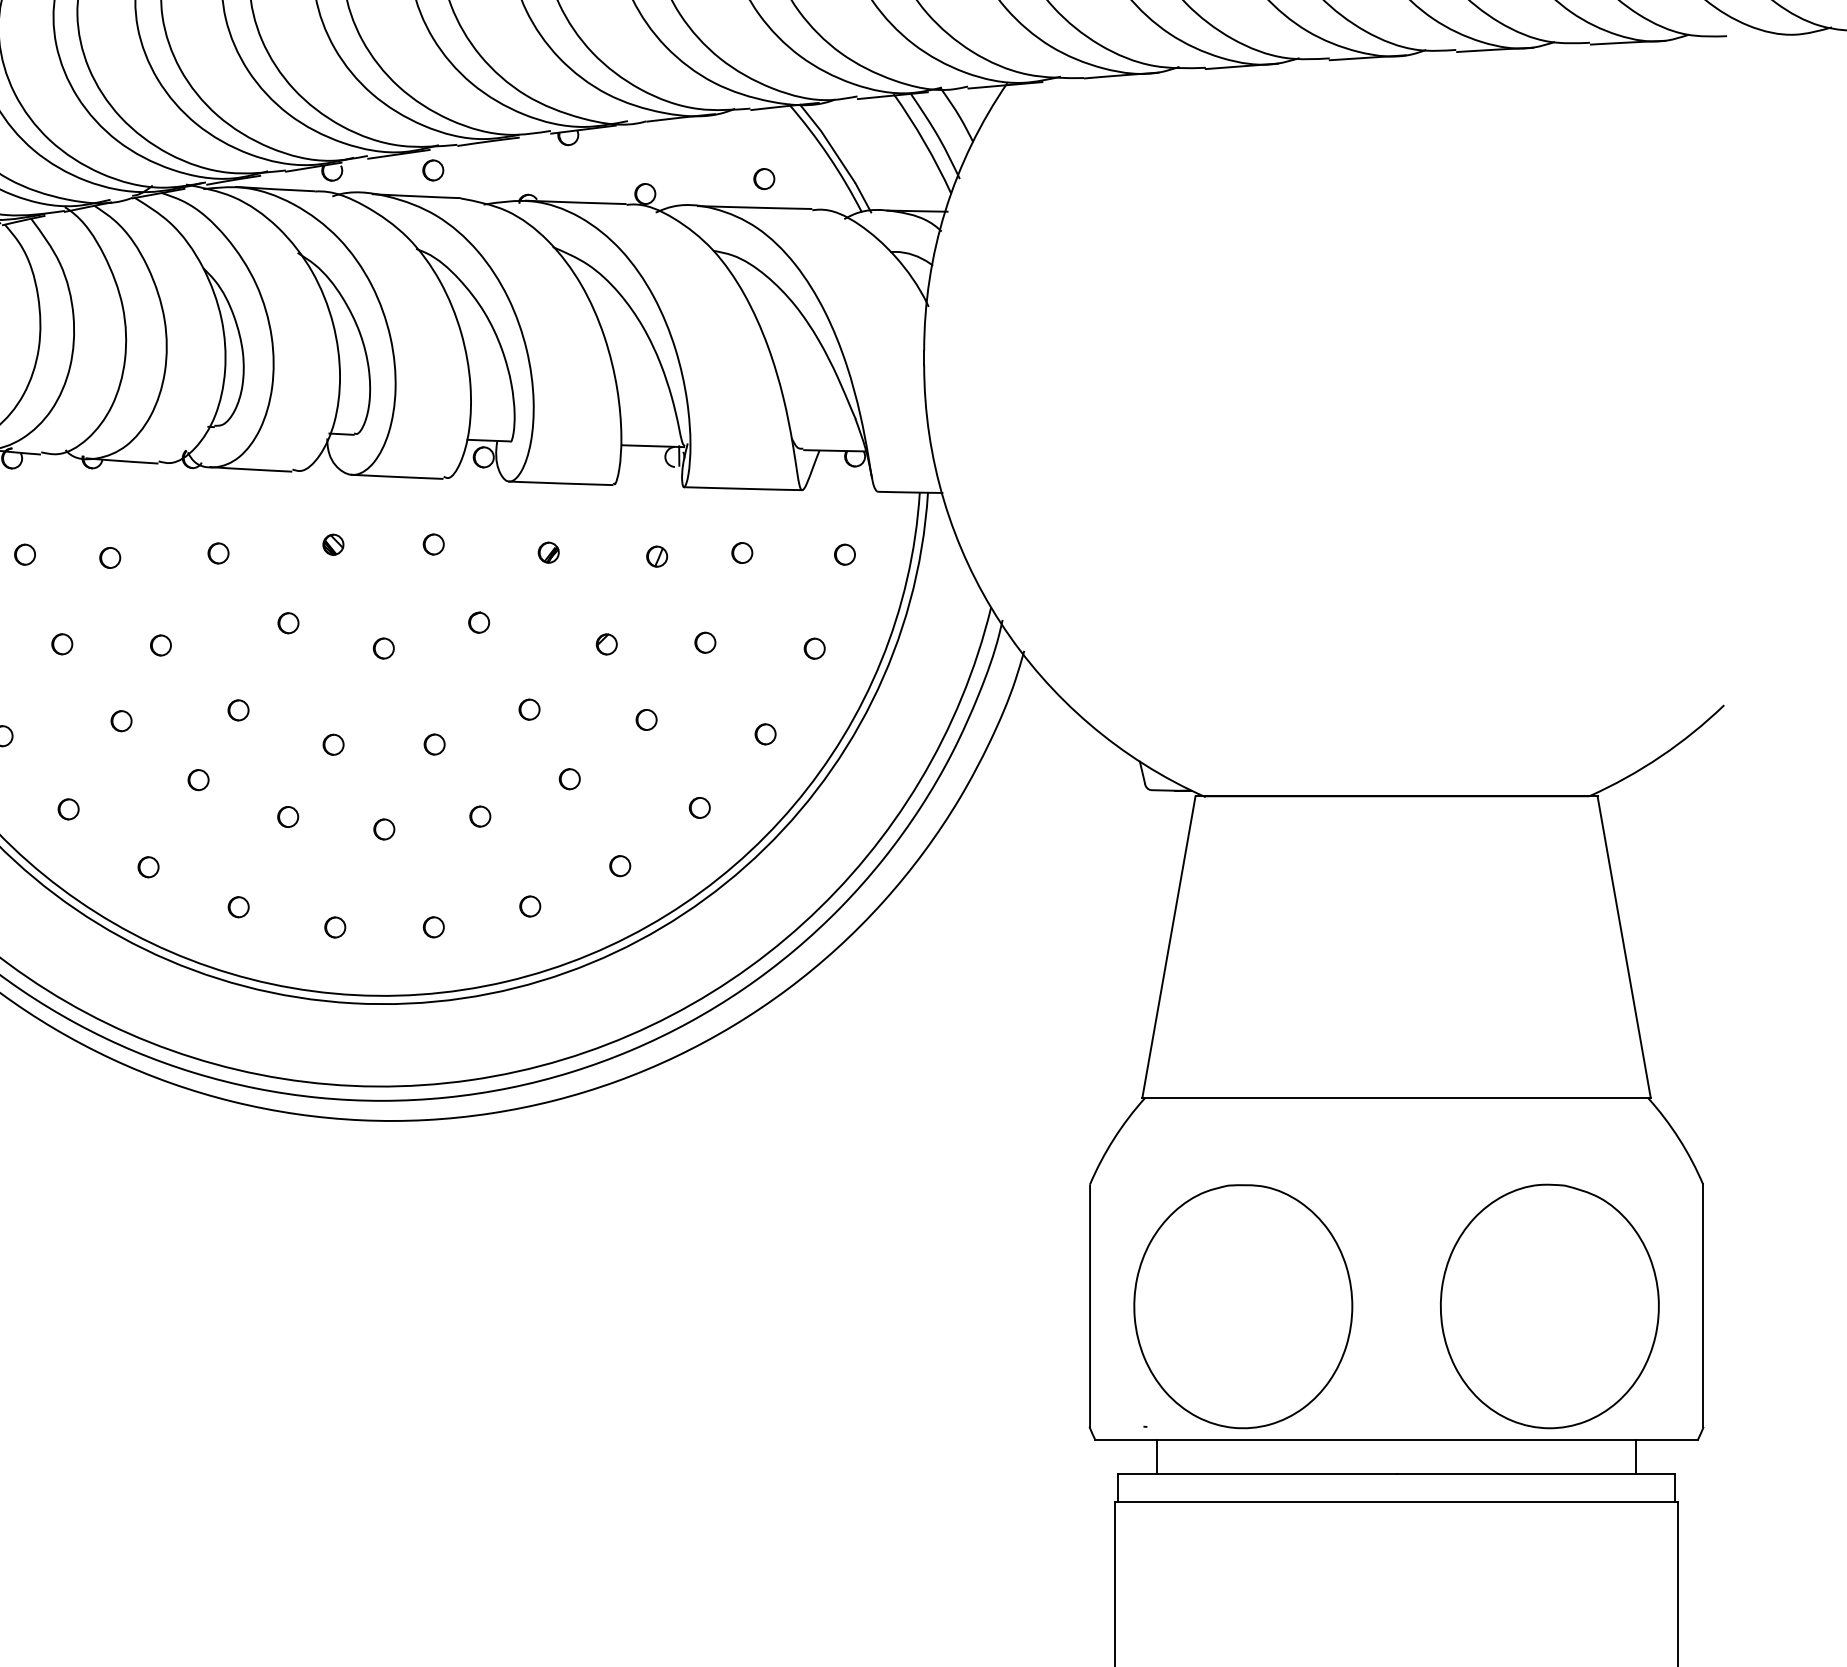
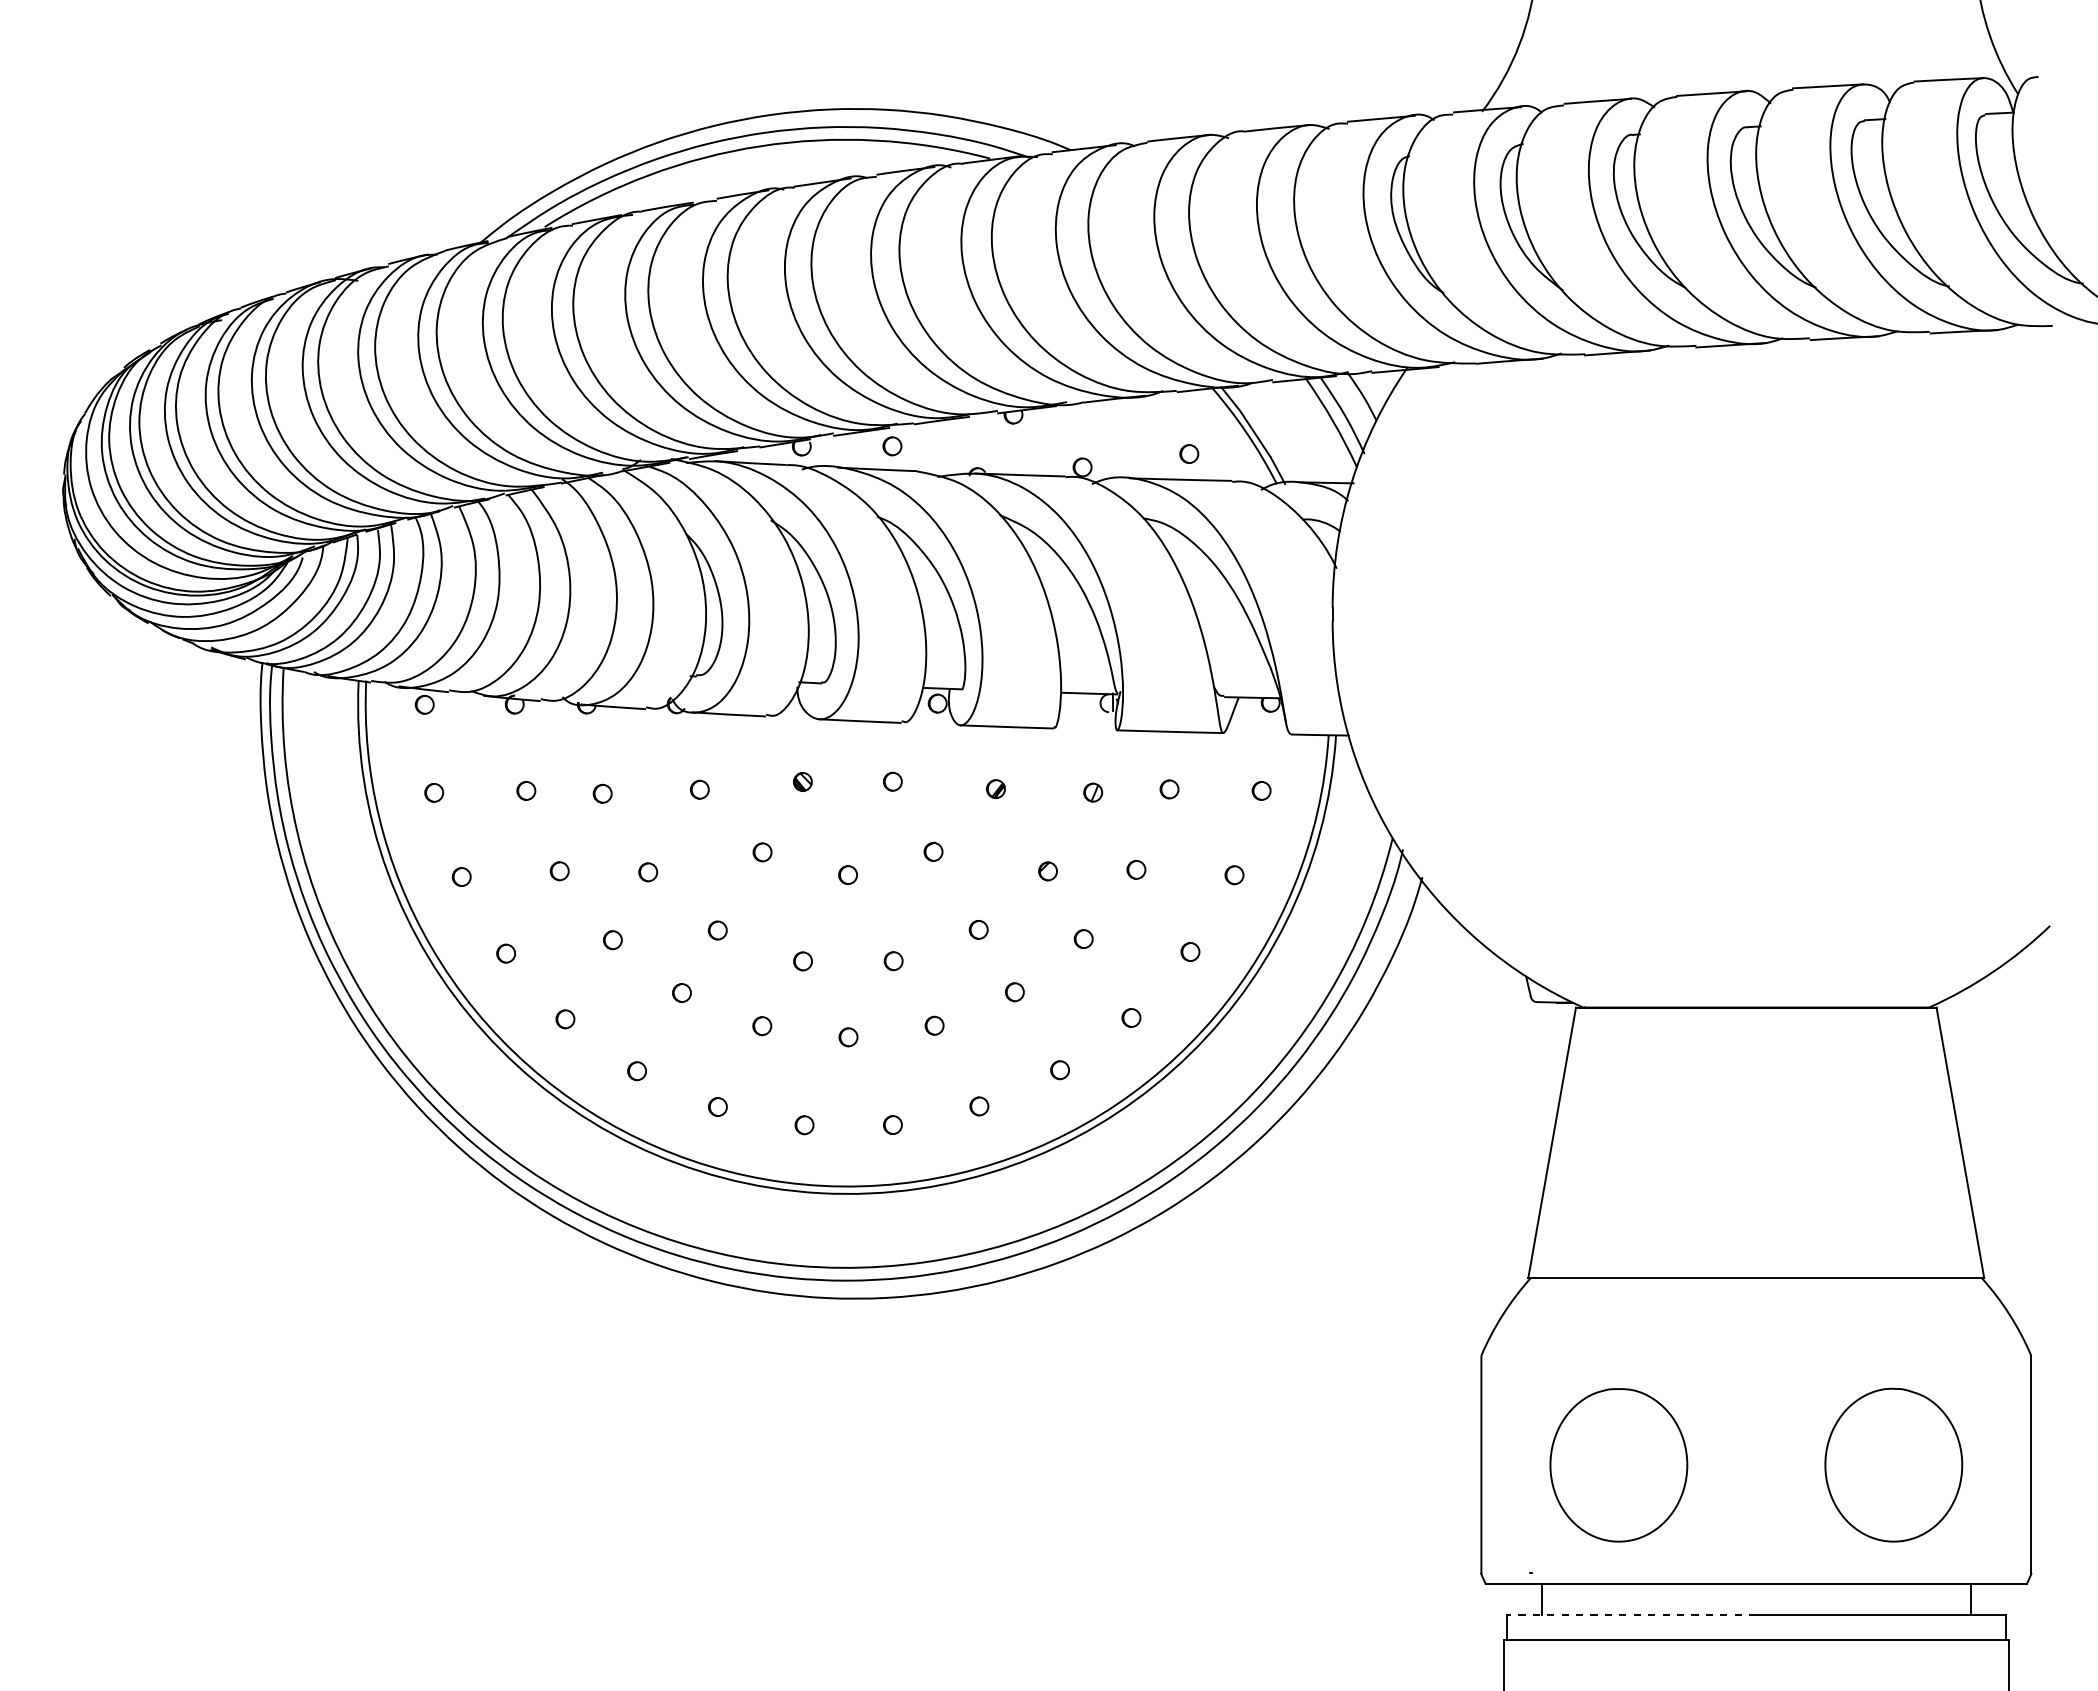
part: (1242, 1306) -> (1618, 1465), size x0.7
part: (1549, 1306) -> (1893, 1465), size x0.7
line: (1257, 1474) -> (1631, 1615), solid -> dashed

